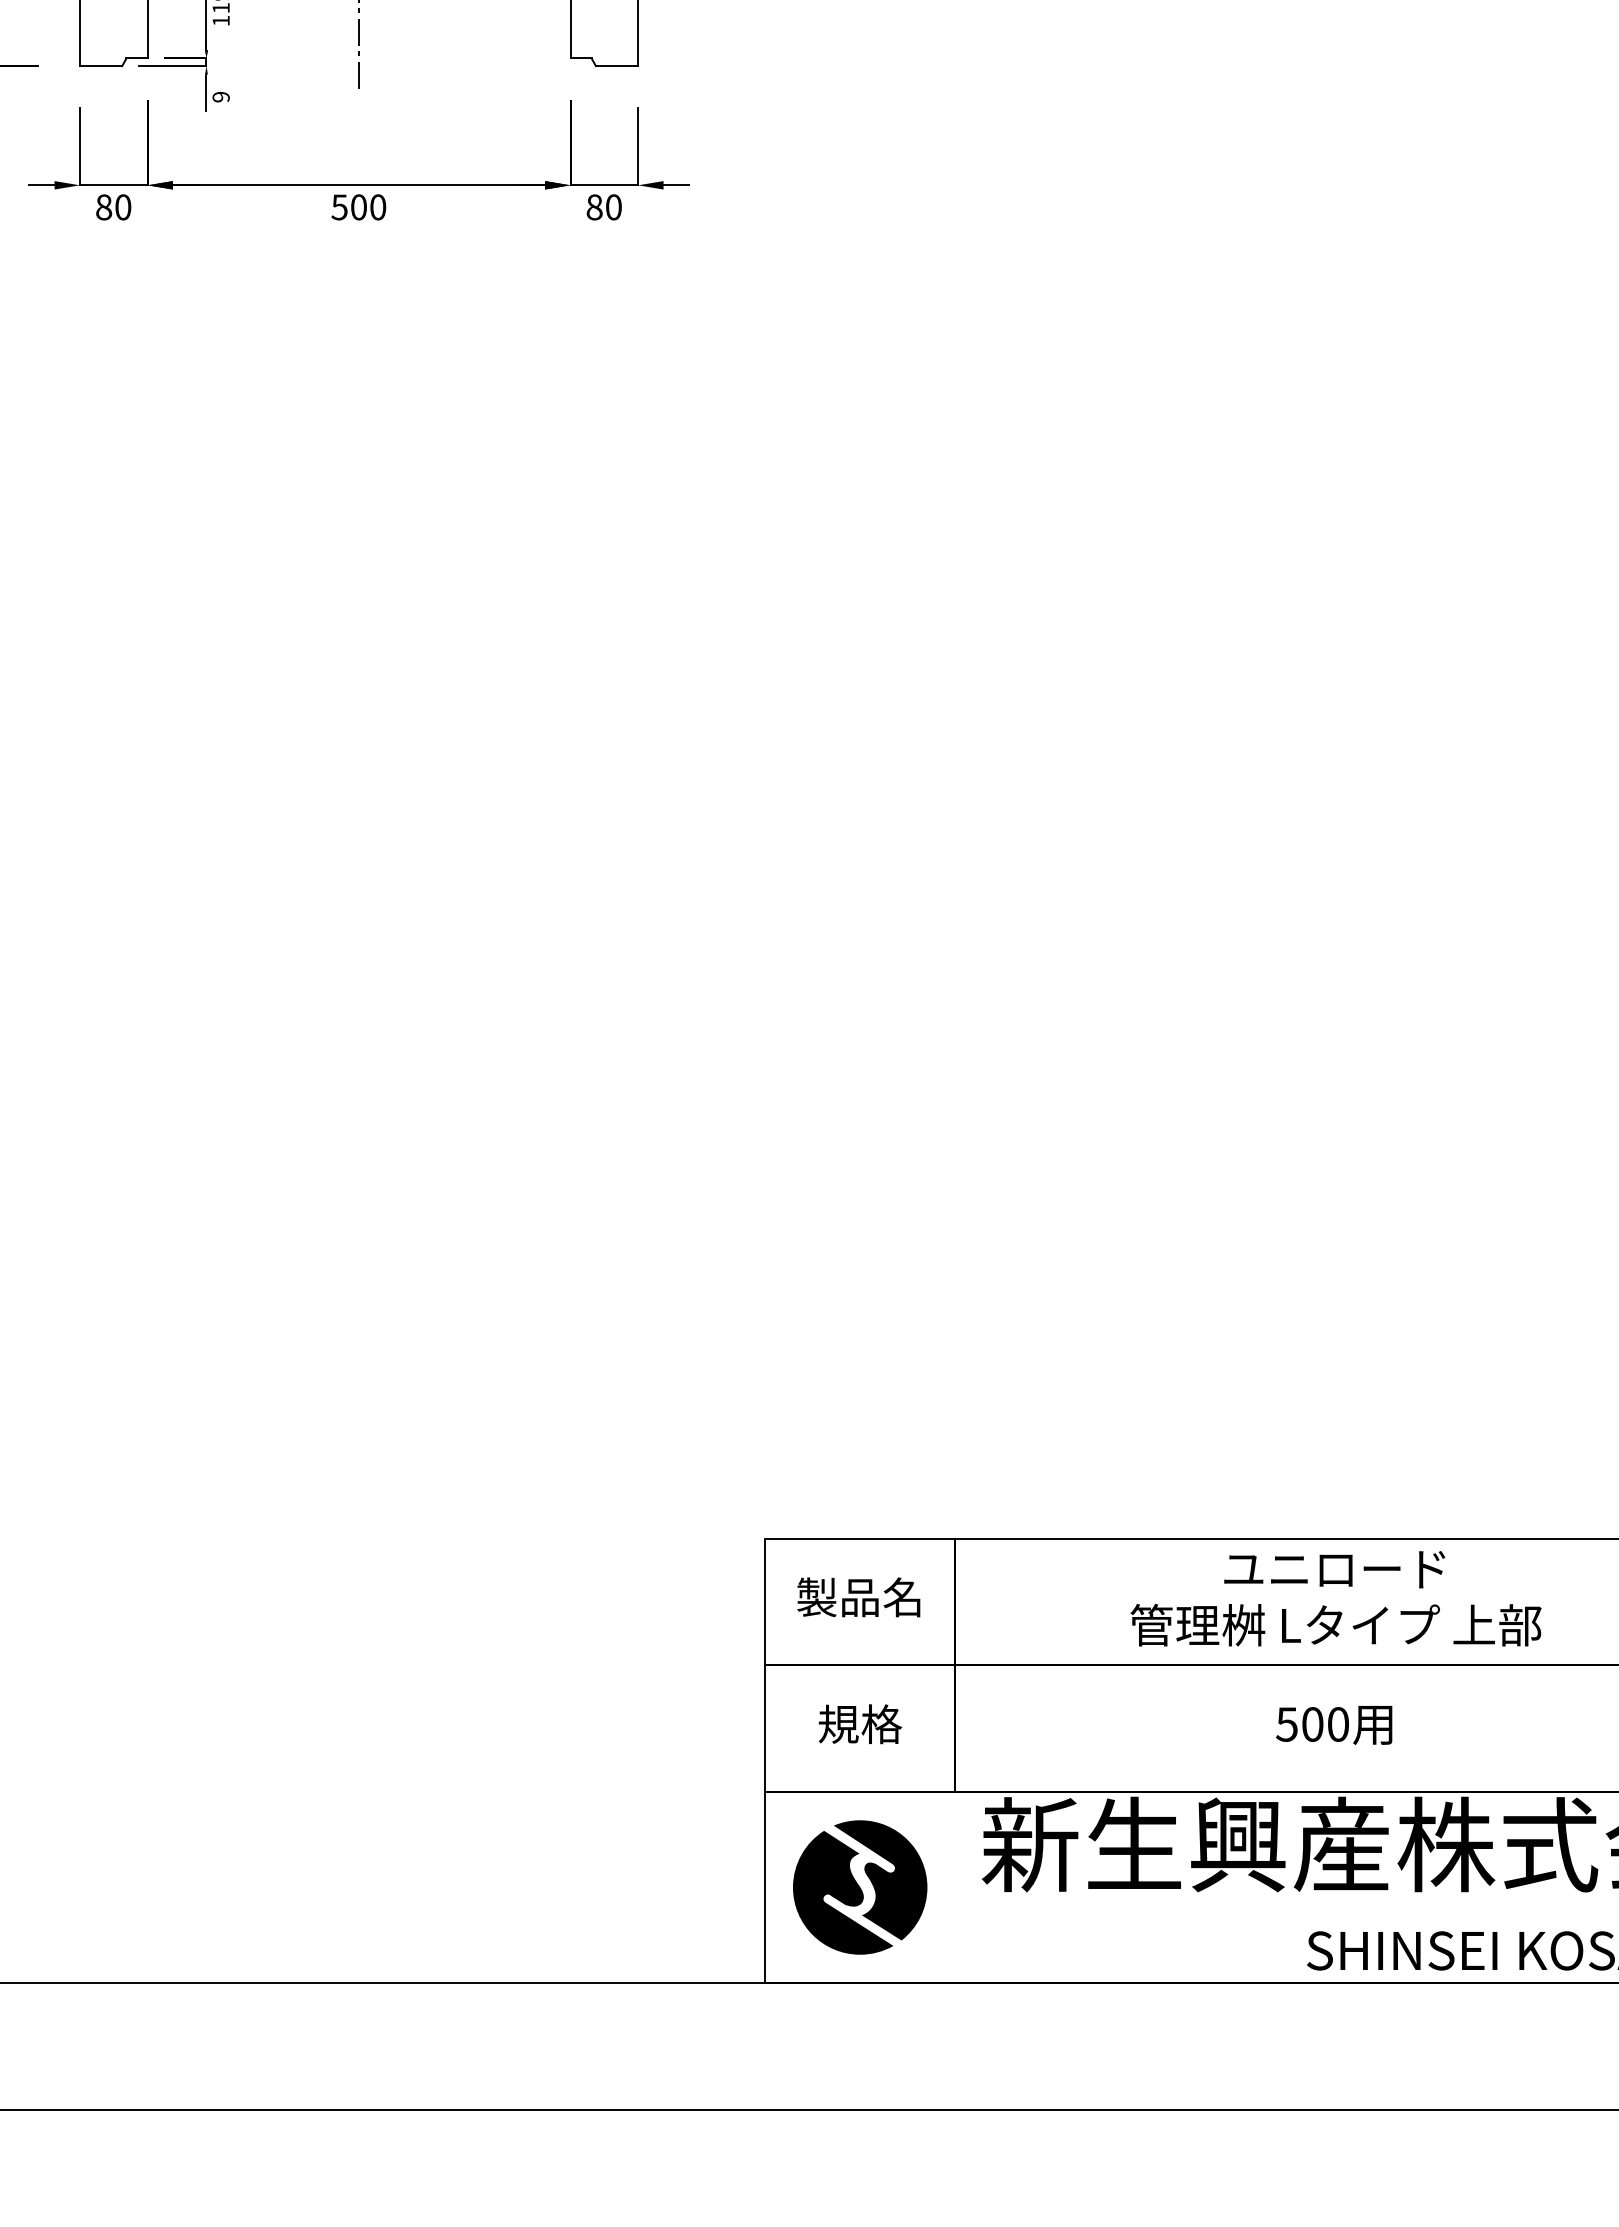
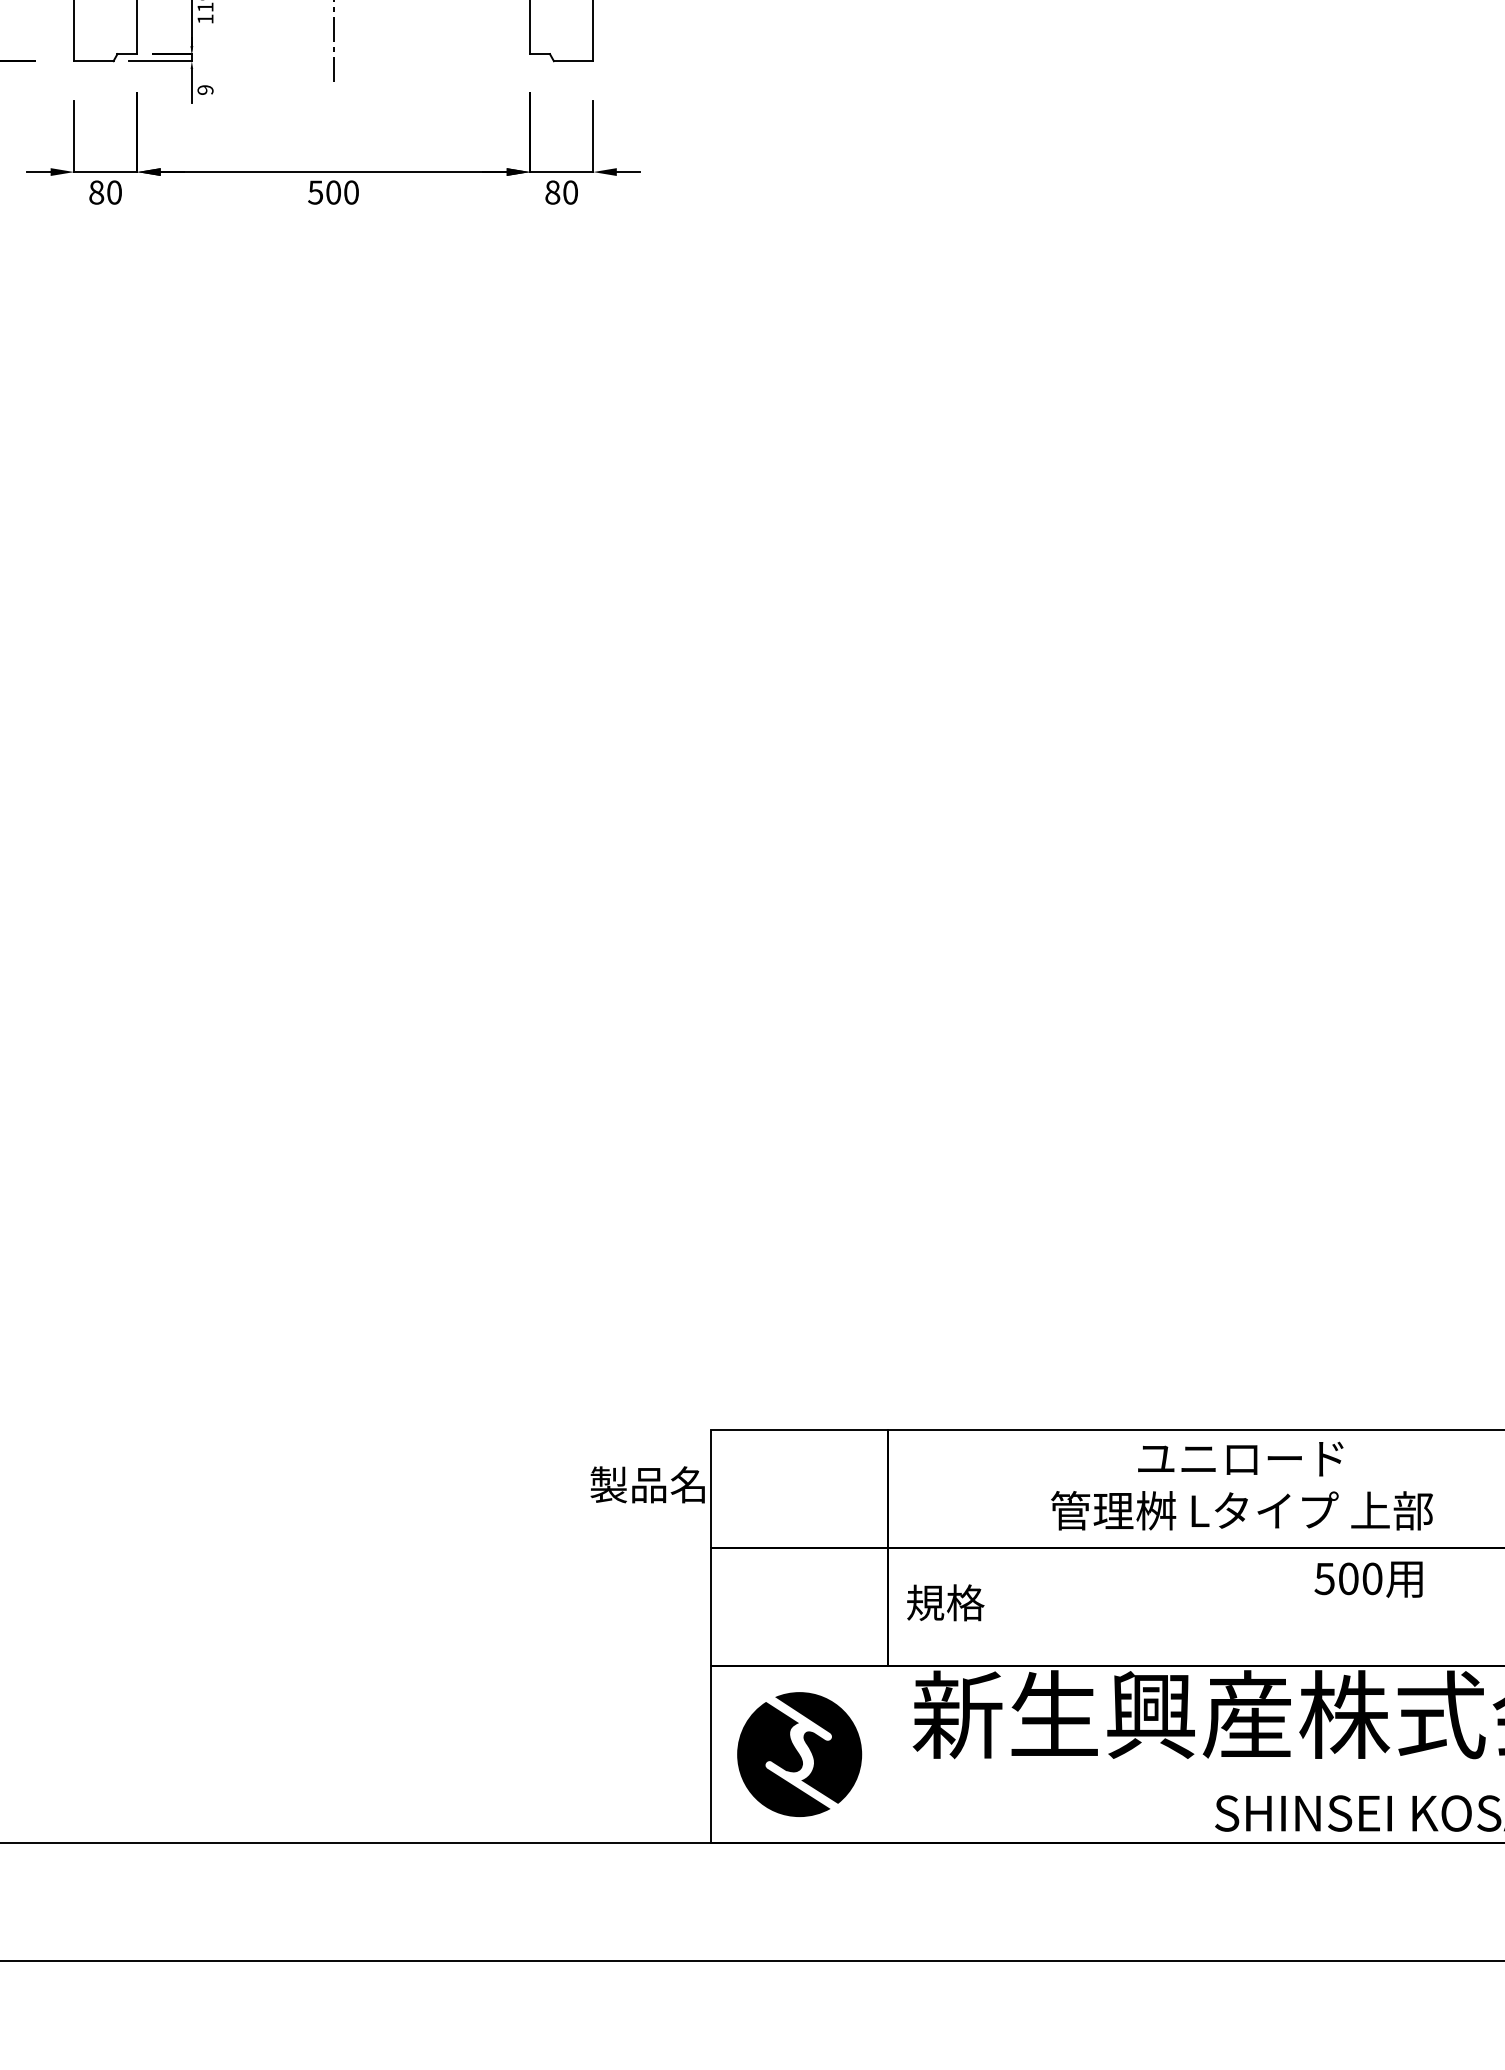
text: (858, 1597) -> (647, 1484), moved
text: (860, 1724) -> (945, 1603), moved
text: (1334, 1725) -> (1368, 1579), moved

